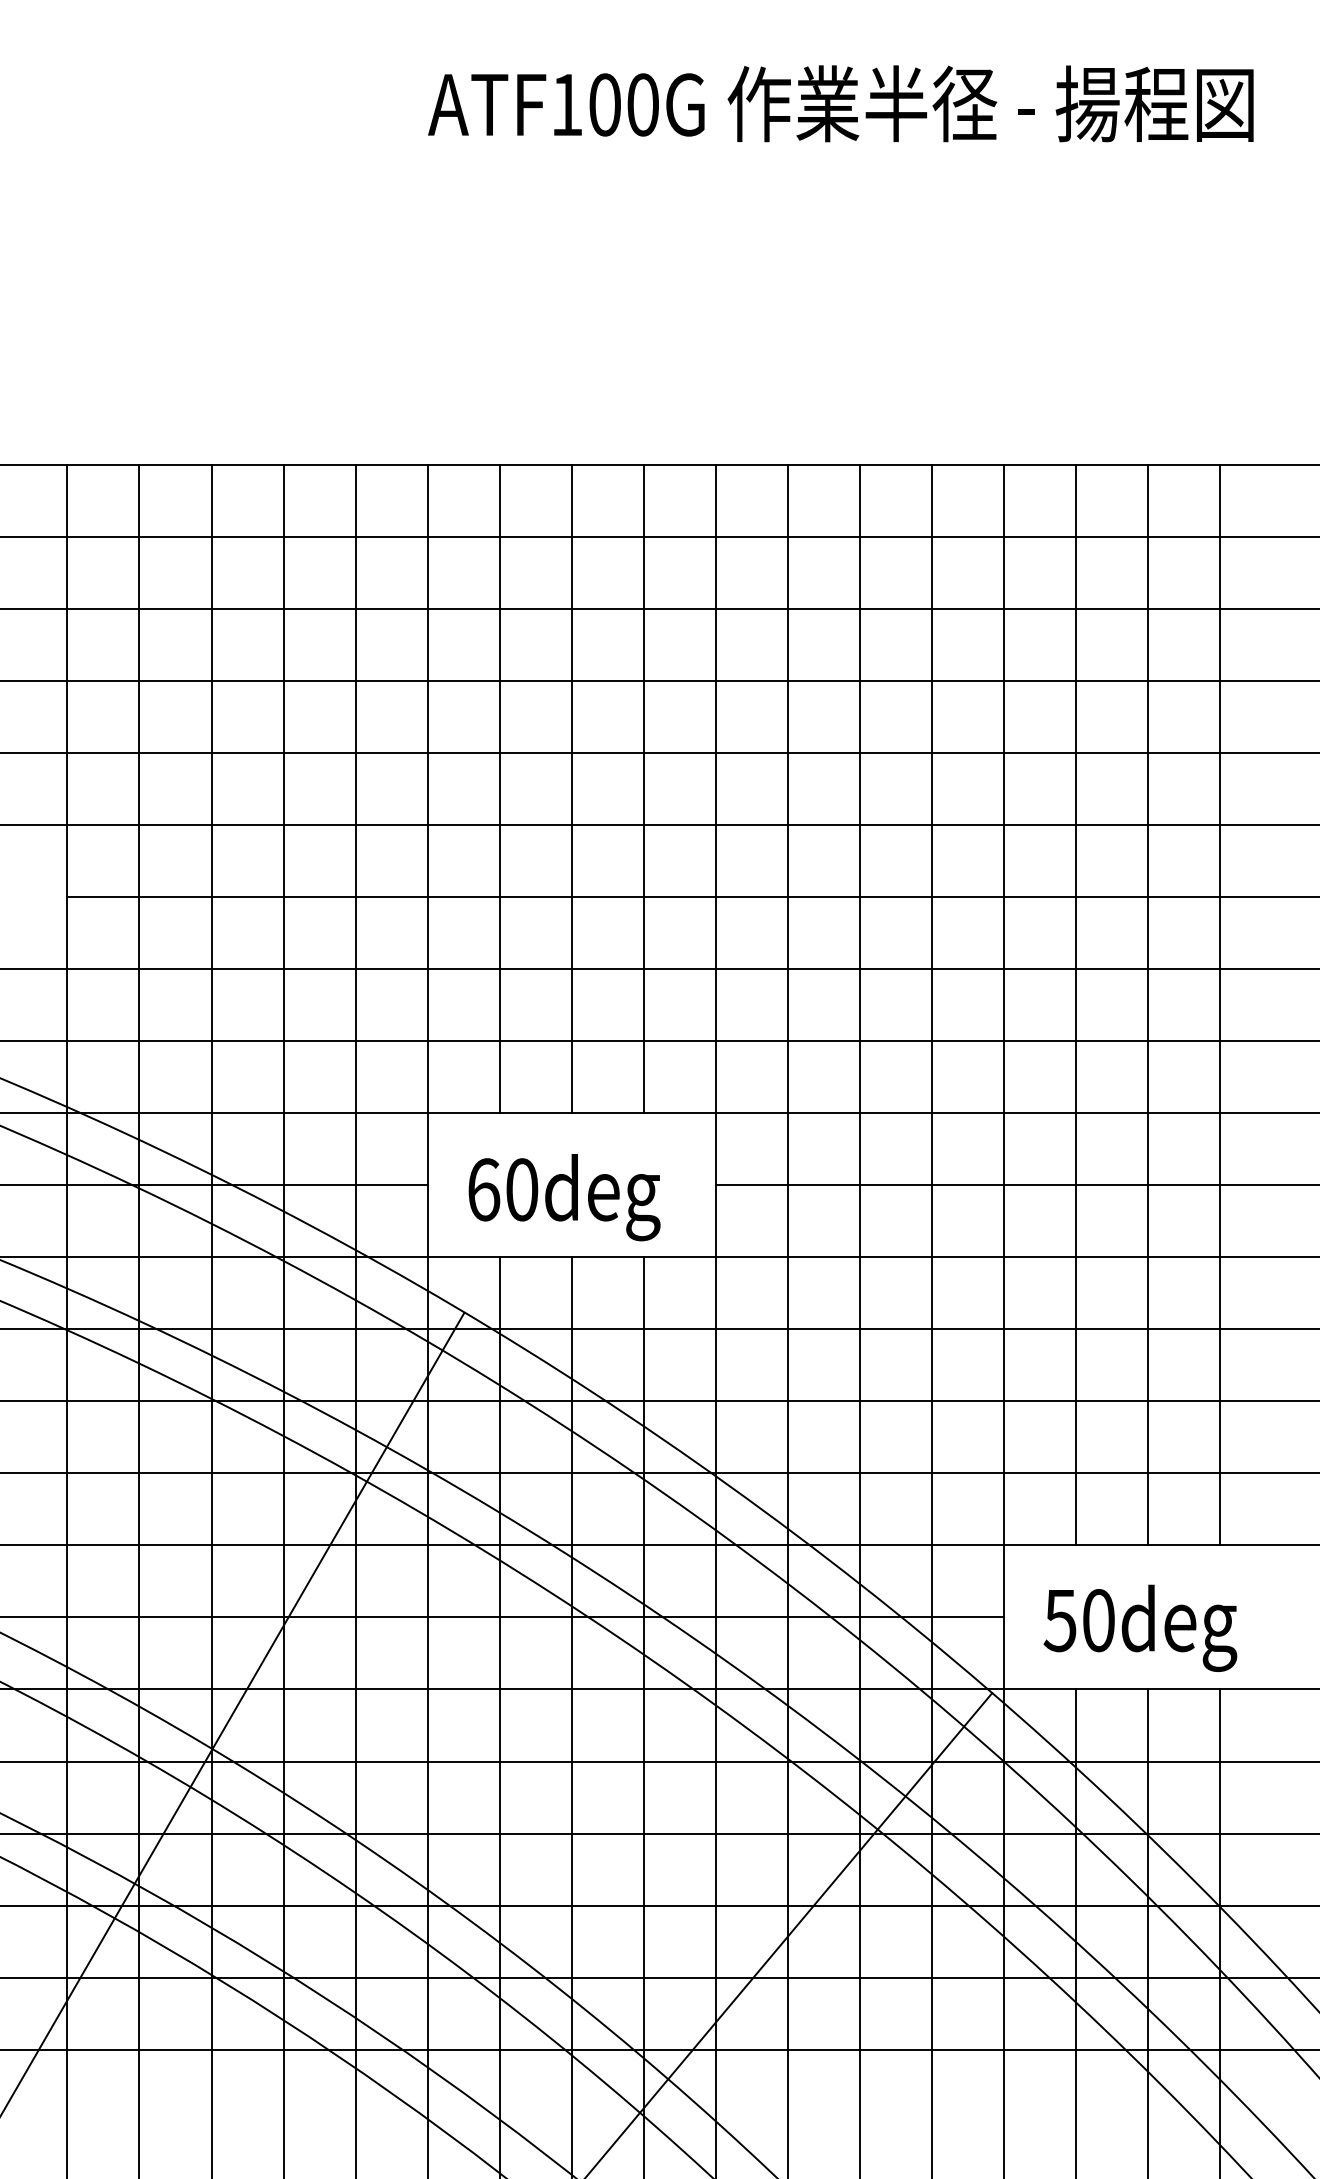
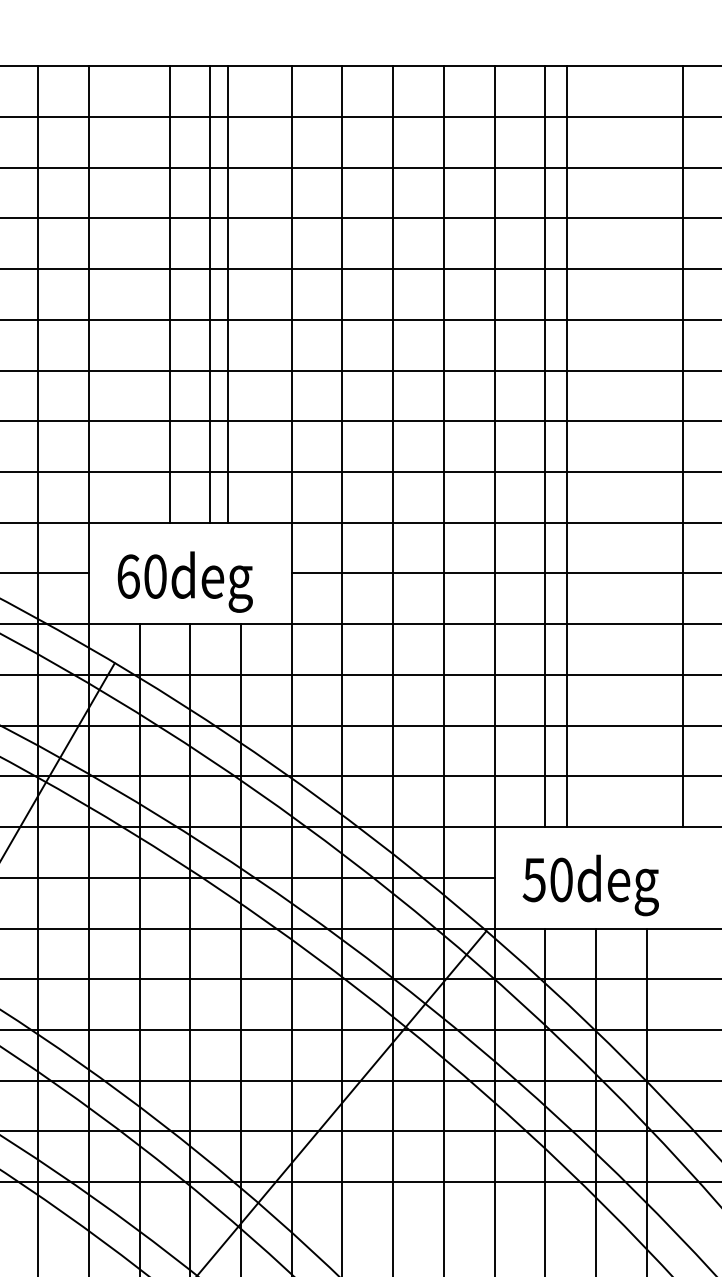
line: (499, 789) -> (169, 294), moved
line: (571, 789) -> (227, 294), moved
line: (643, 789) -> (209, 294), moved
line: (1147, 1005) -> (566, 446), moved
line: (1219, 1005) -> (682, 446), moved

